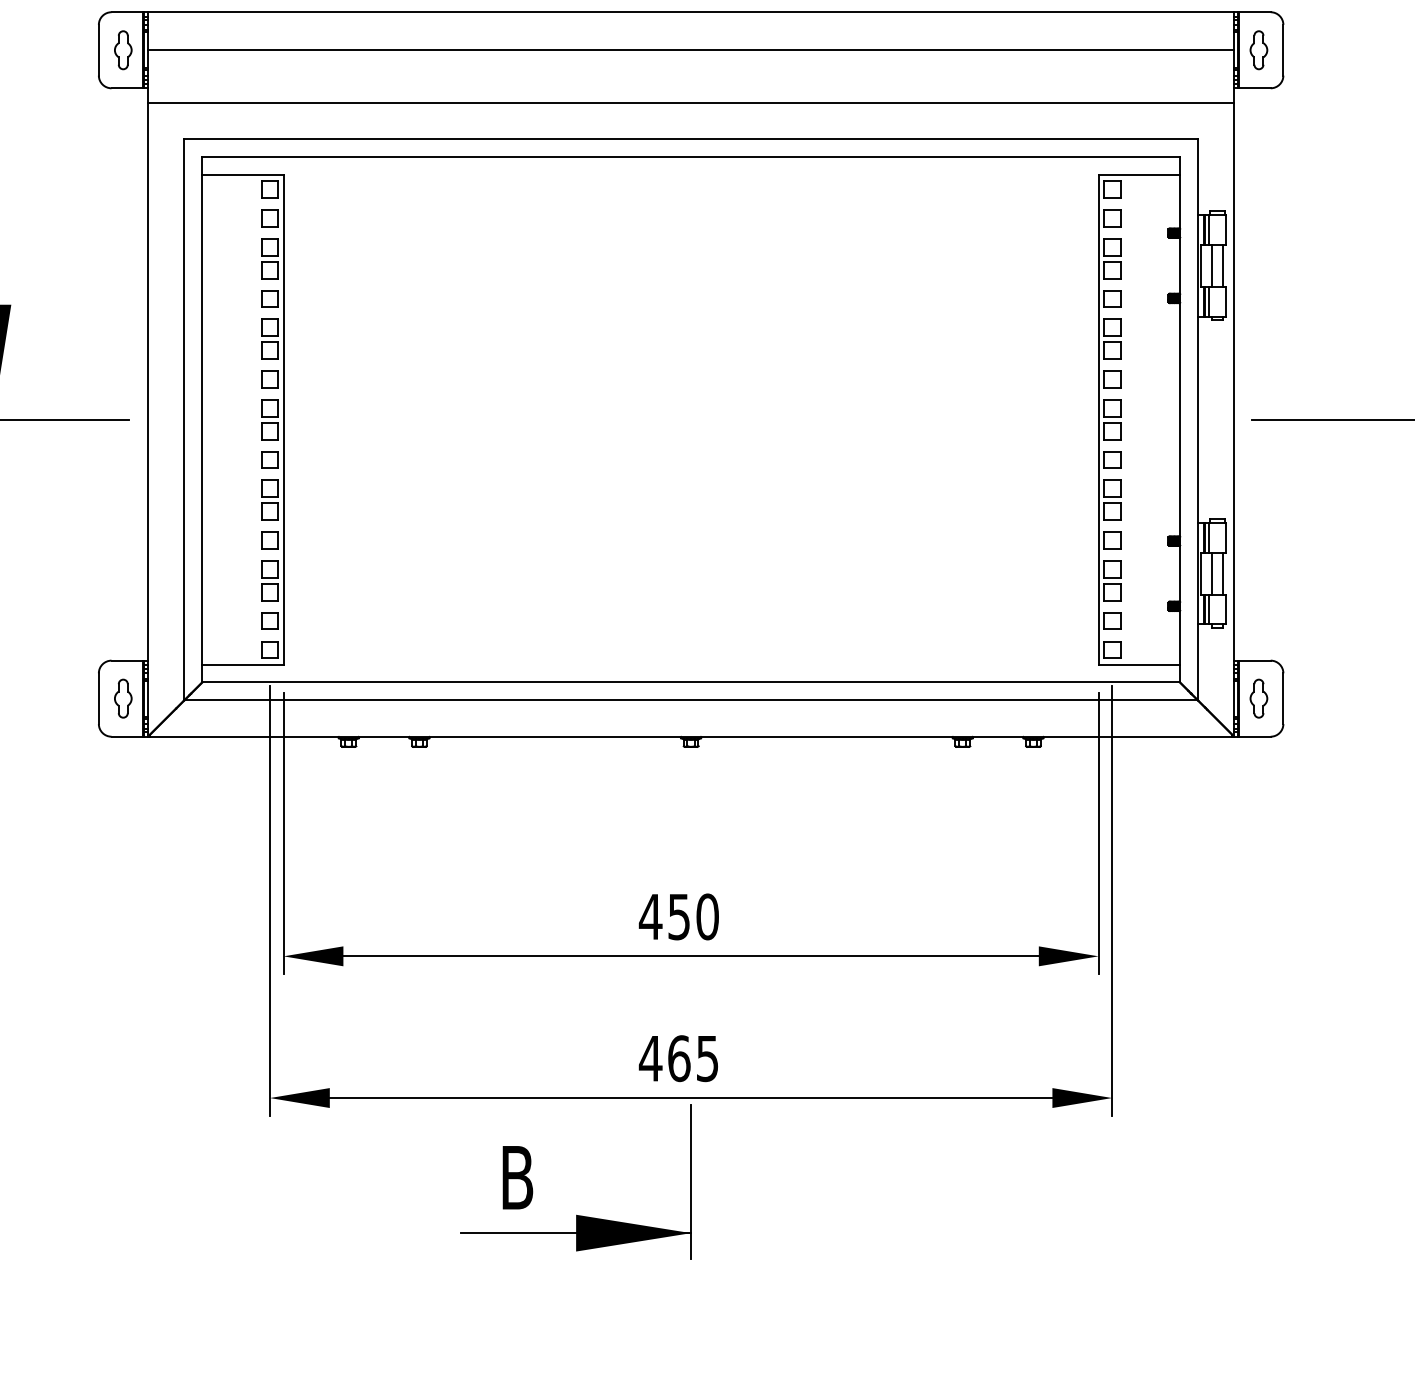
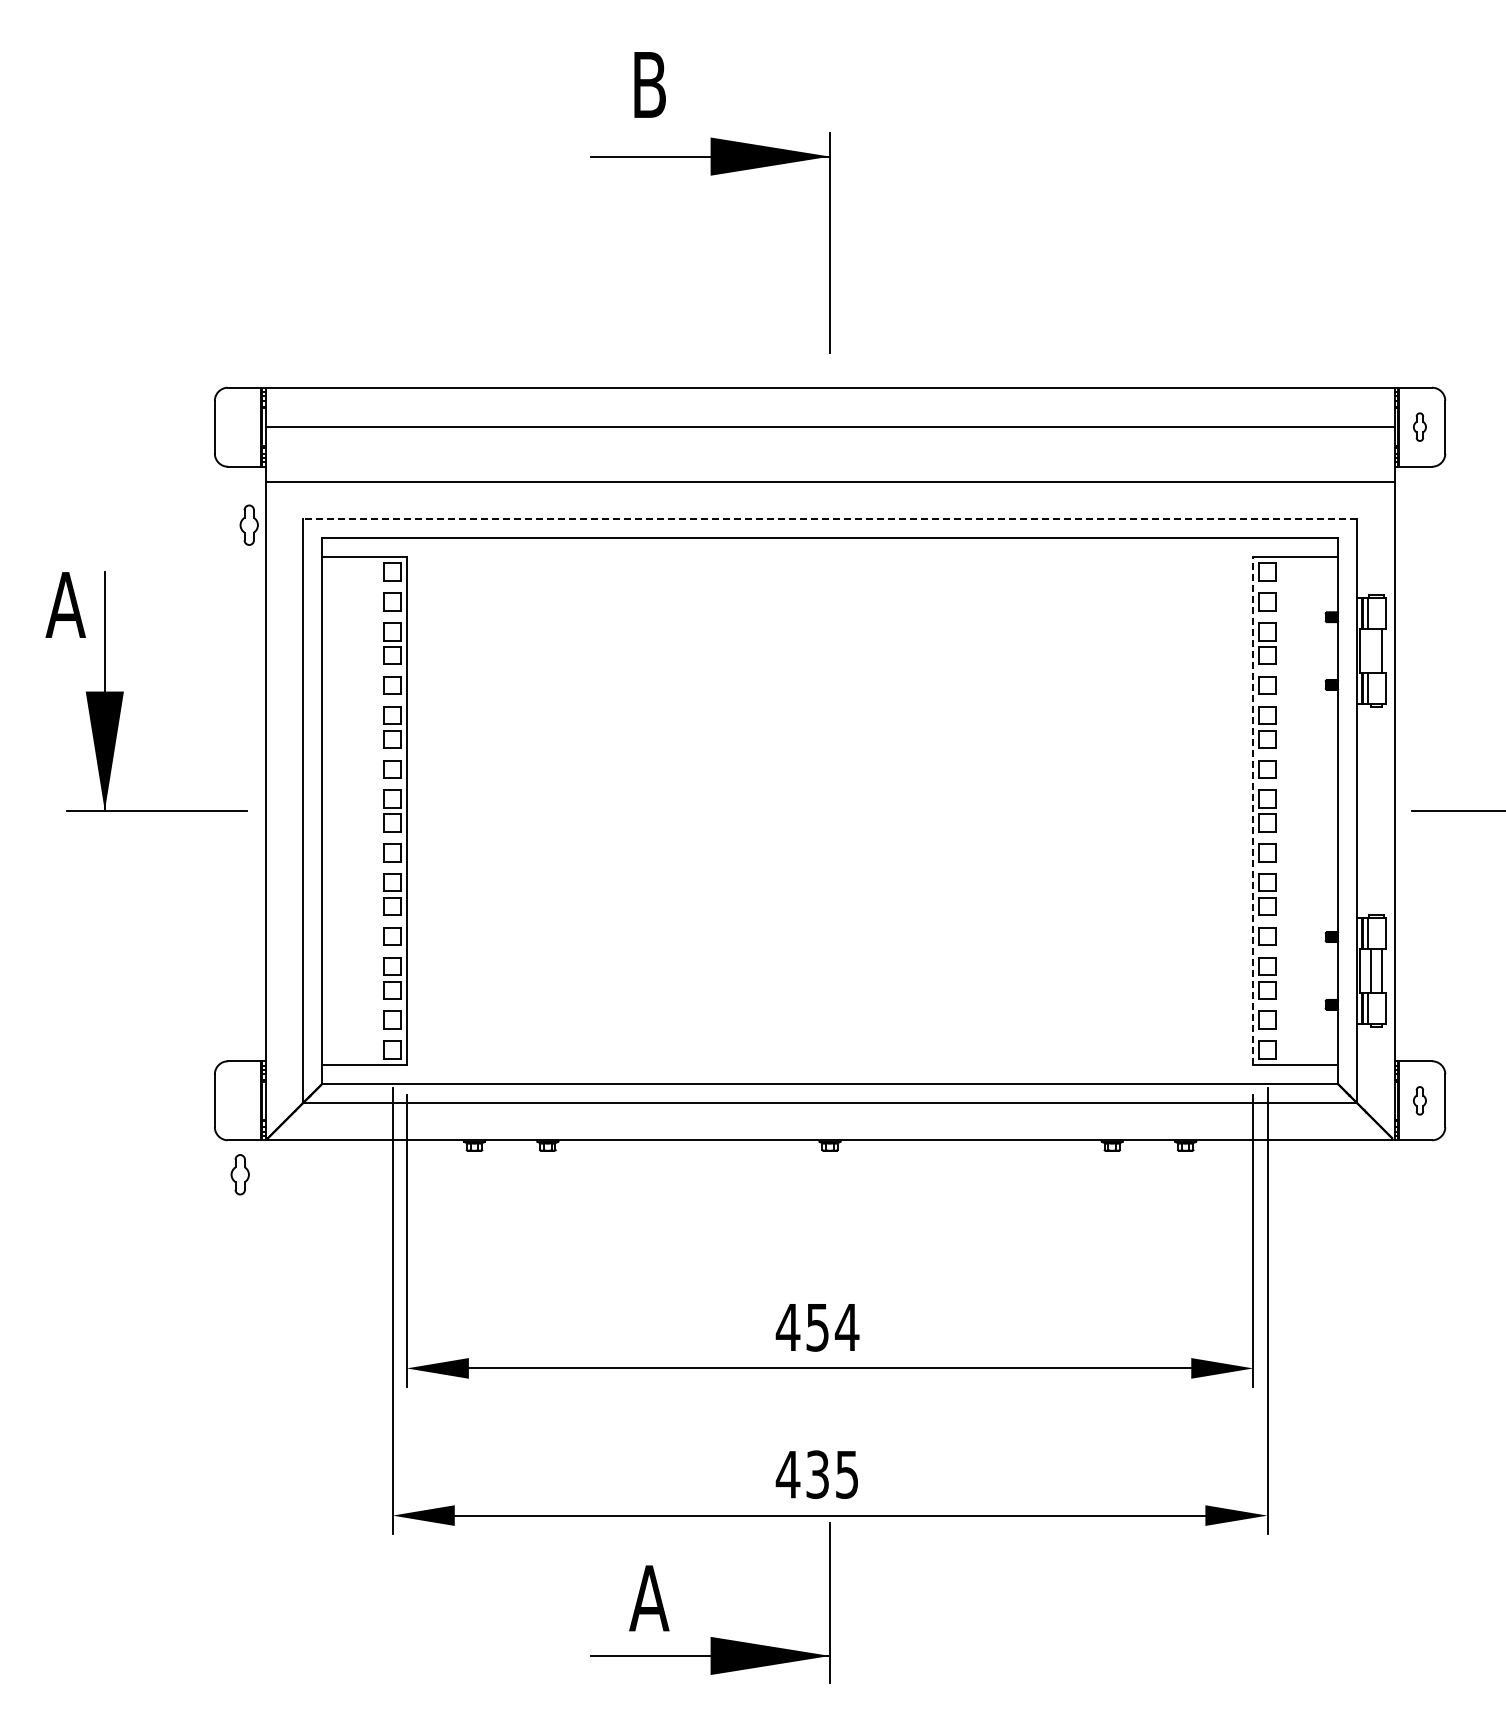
part: (122, 49) -> (248, 524), moved
part: (1258, 49) -> (1419, 426), size x0.7
line: (691, 139) -> (830, 519), solid -> dashed
line: (1212, 265) -> (1371, 650), removed
line: (1098, 419) -> (1253, 810), solid -> dashed
part: (122, 698) -> (239, 1174), moved
part: (1258, 698) -> (1419, 1100), size x0.7
text: (706, 916) -> (846, 1327), 450 -> 454
text: (679, 1058) -> (817, 1474), 465 -> 435
text: (517, 1177) -> (649, 1598), B -> A

